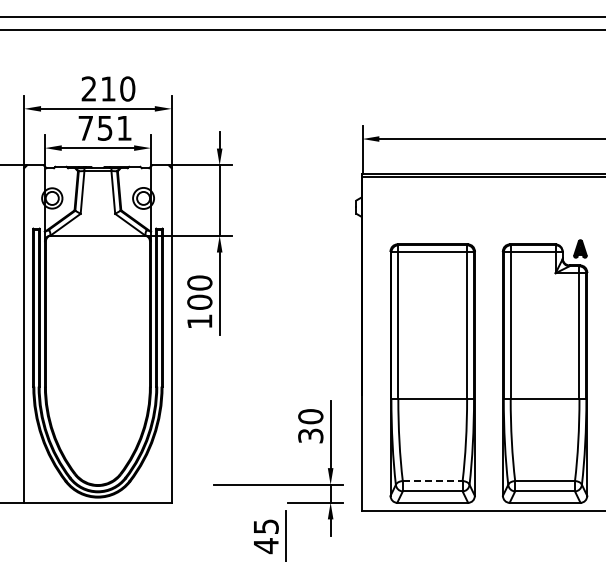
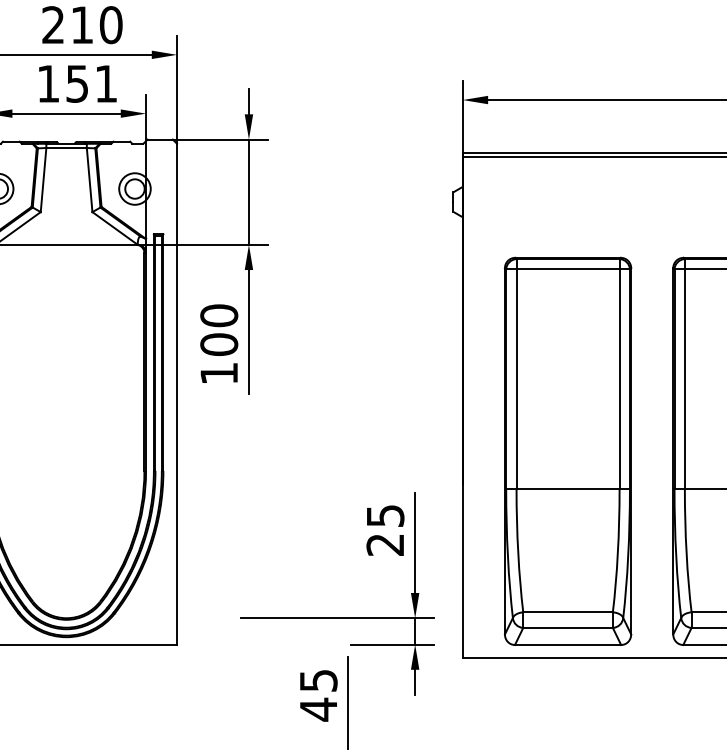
text: (85, 128) -> (47, 84), 751 -> 151
text: (310, 426) -> (384, 530), 30 -> 25
line: (432, 481) -> (567, 613), dashed -> solid

